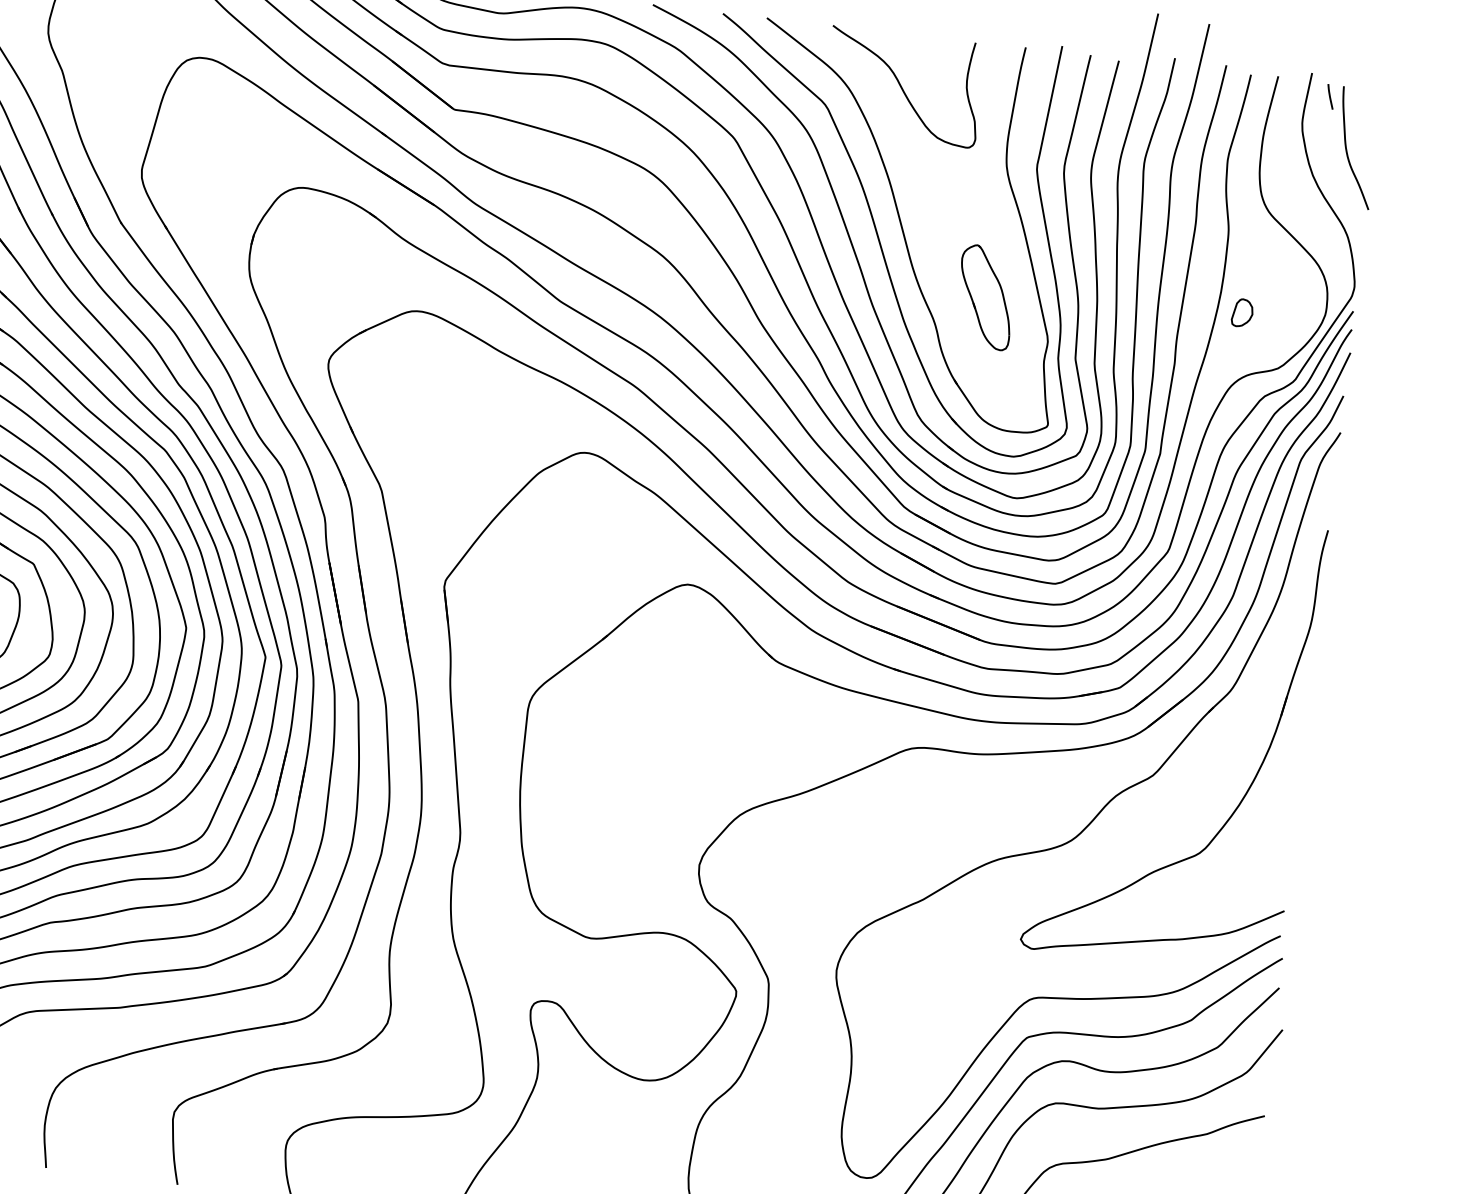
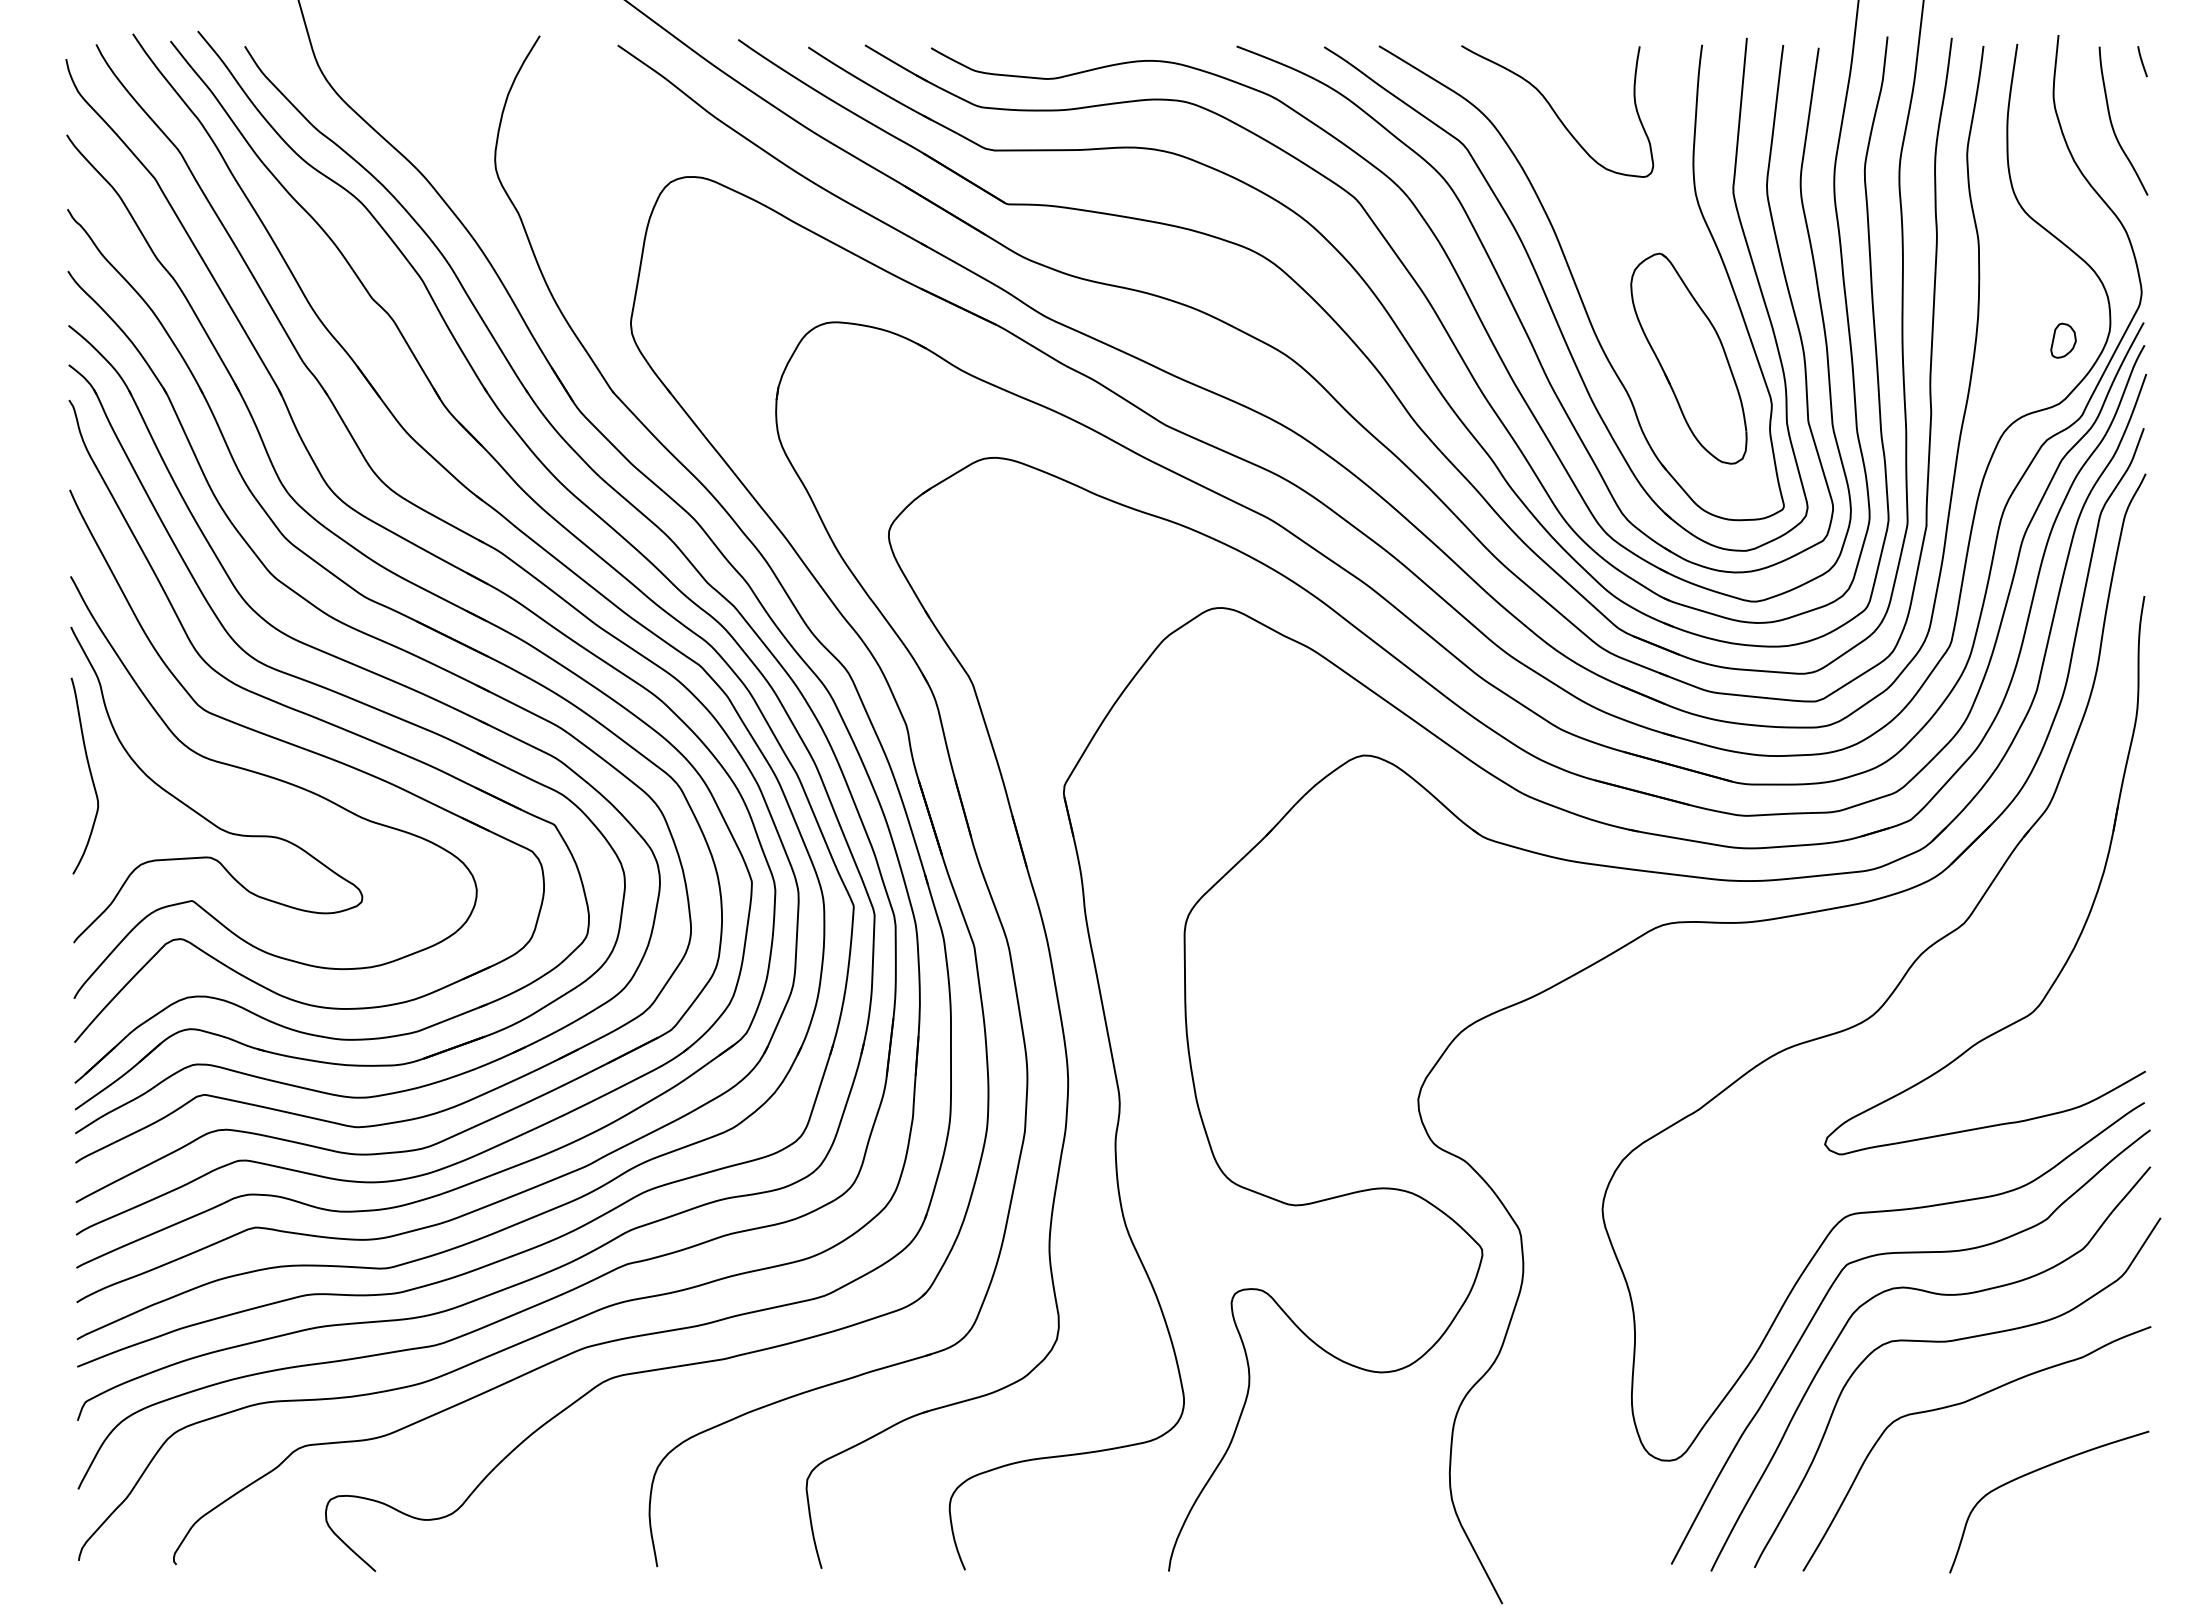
line: (1330, 96) -> (2142, 61), moved
part: (985, 297) -> (1688, 358), size x1.67
part: (1242, 312) -> (2063, 340), moved

